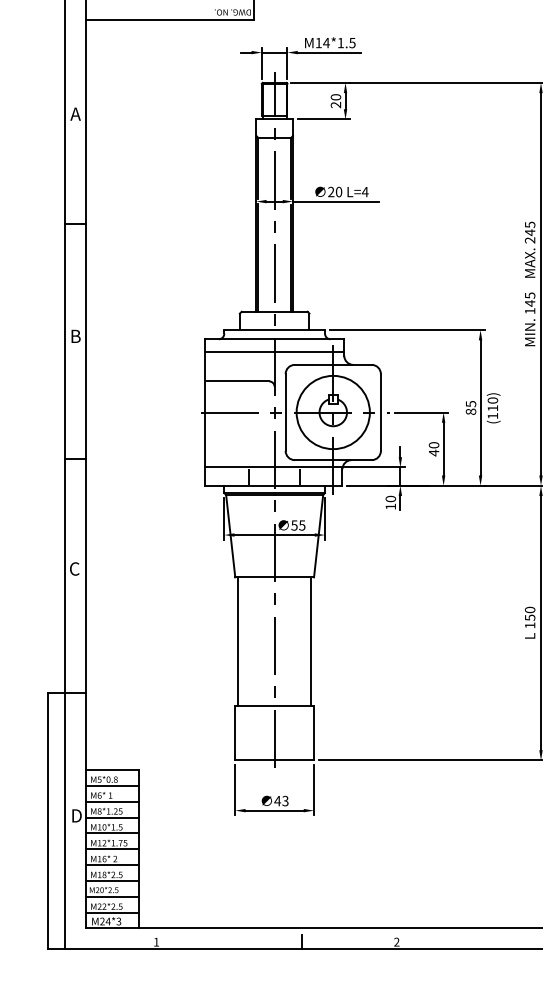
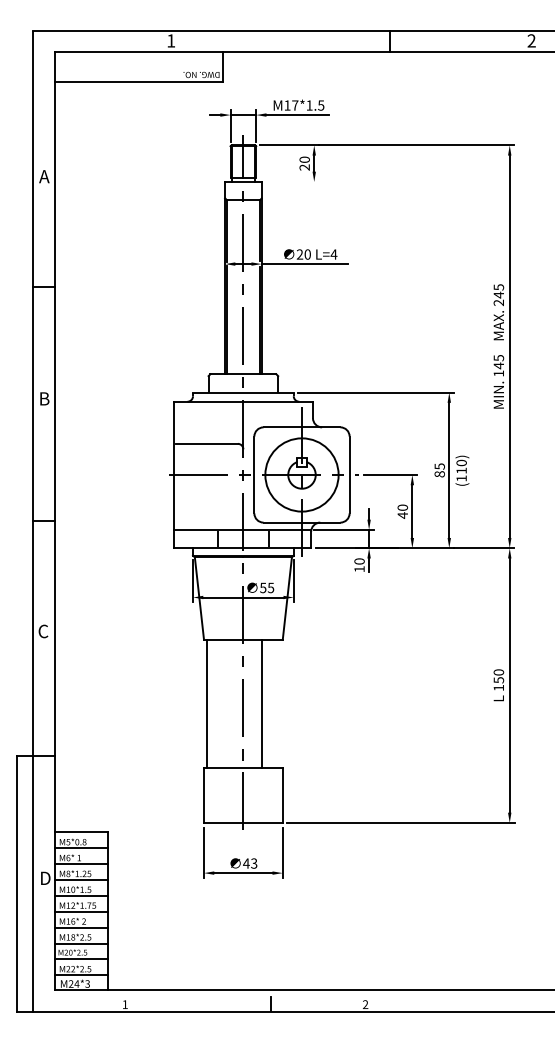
text: (325, 43) -> (294, 105), M14*1.5 -> M17*1.5
line: (323, 119) -> (292, 181), removed
line: (273, 352) -> (242, 414), removed
line: (311, 641) -> (262, 703), moved

